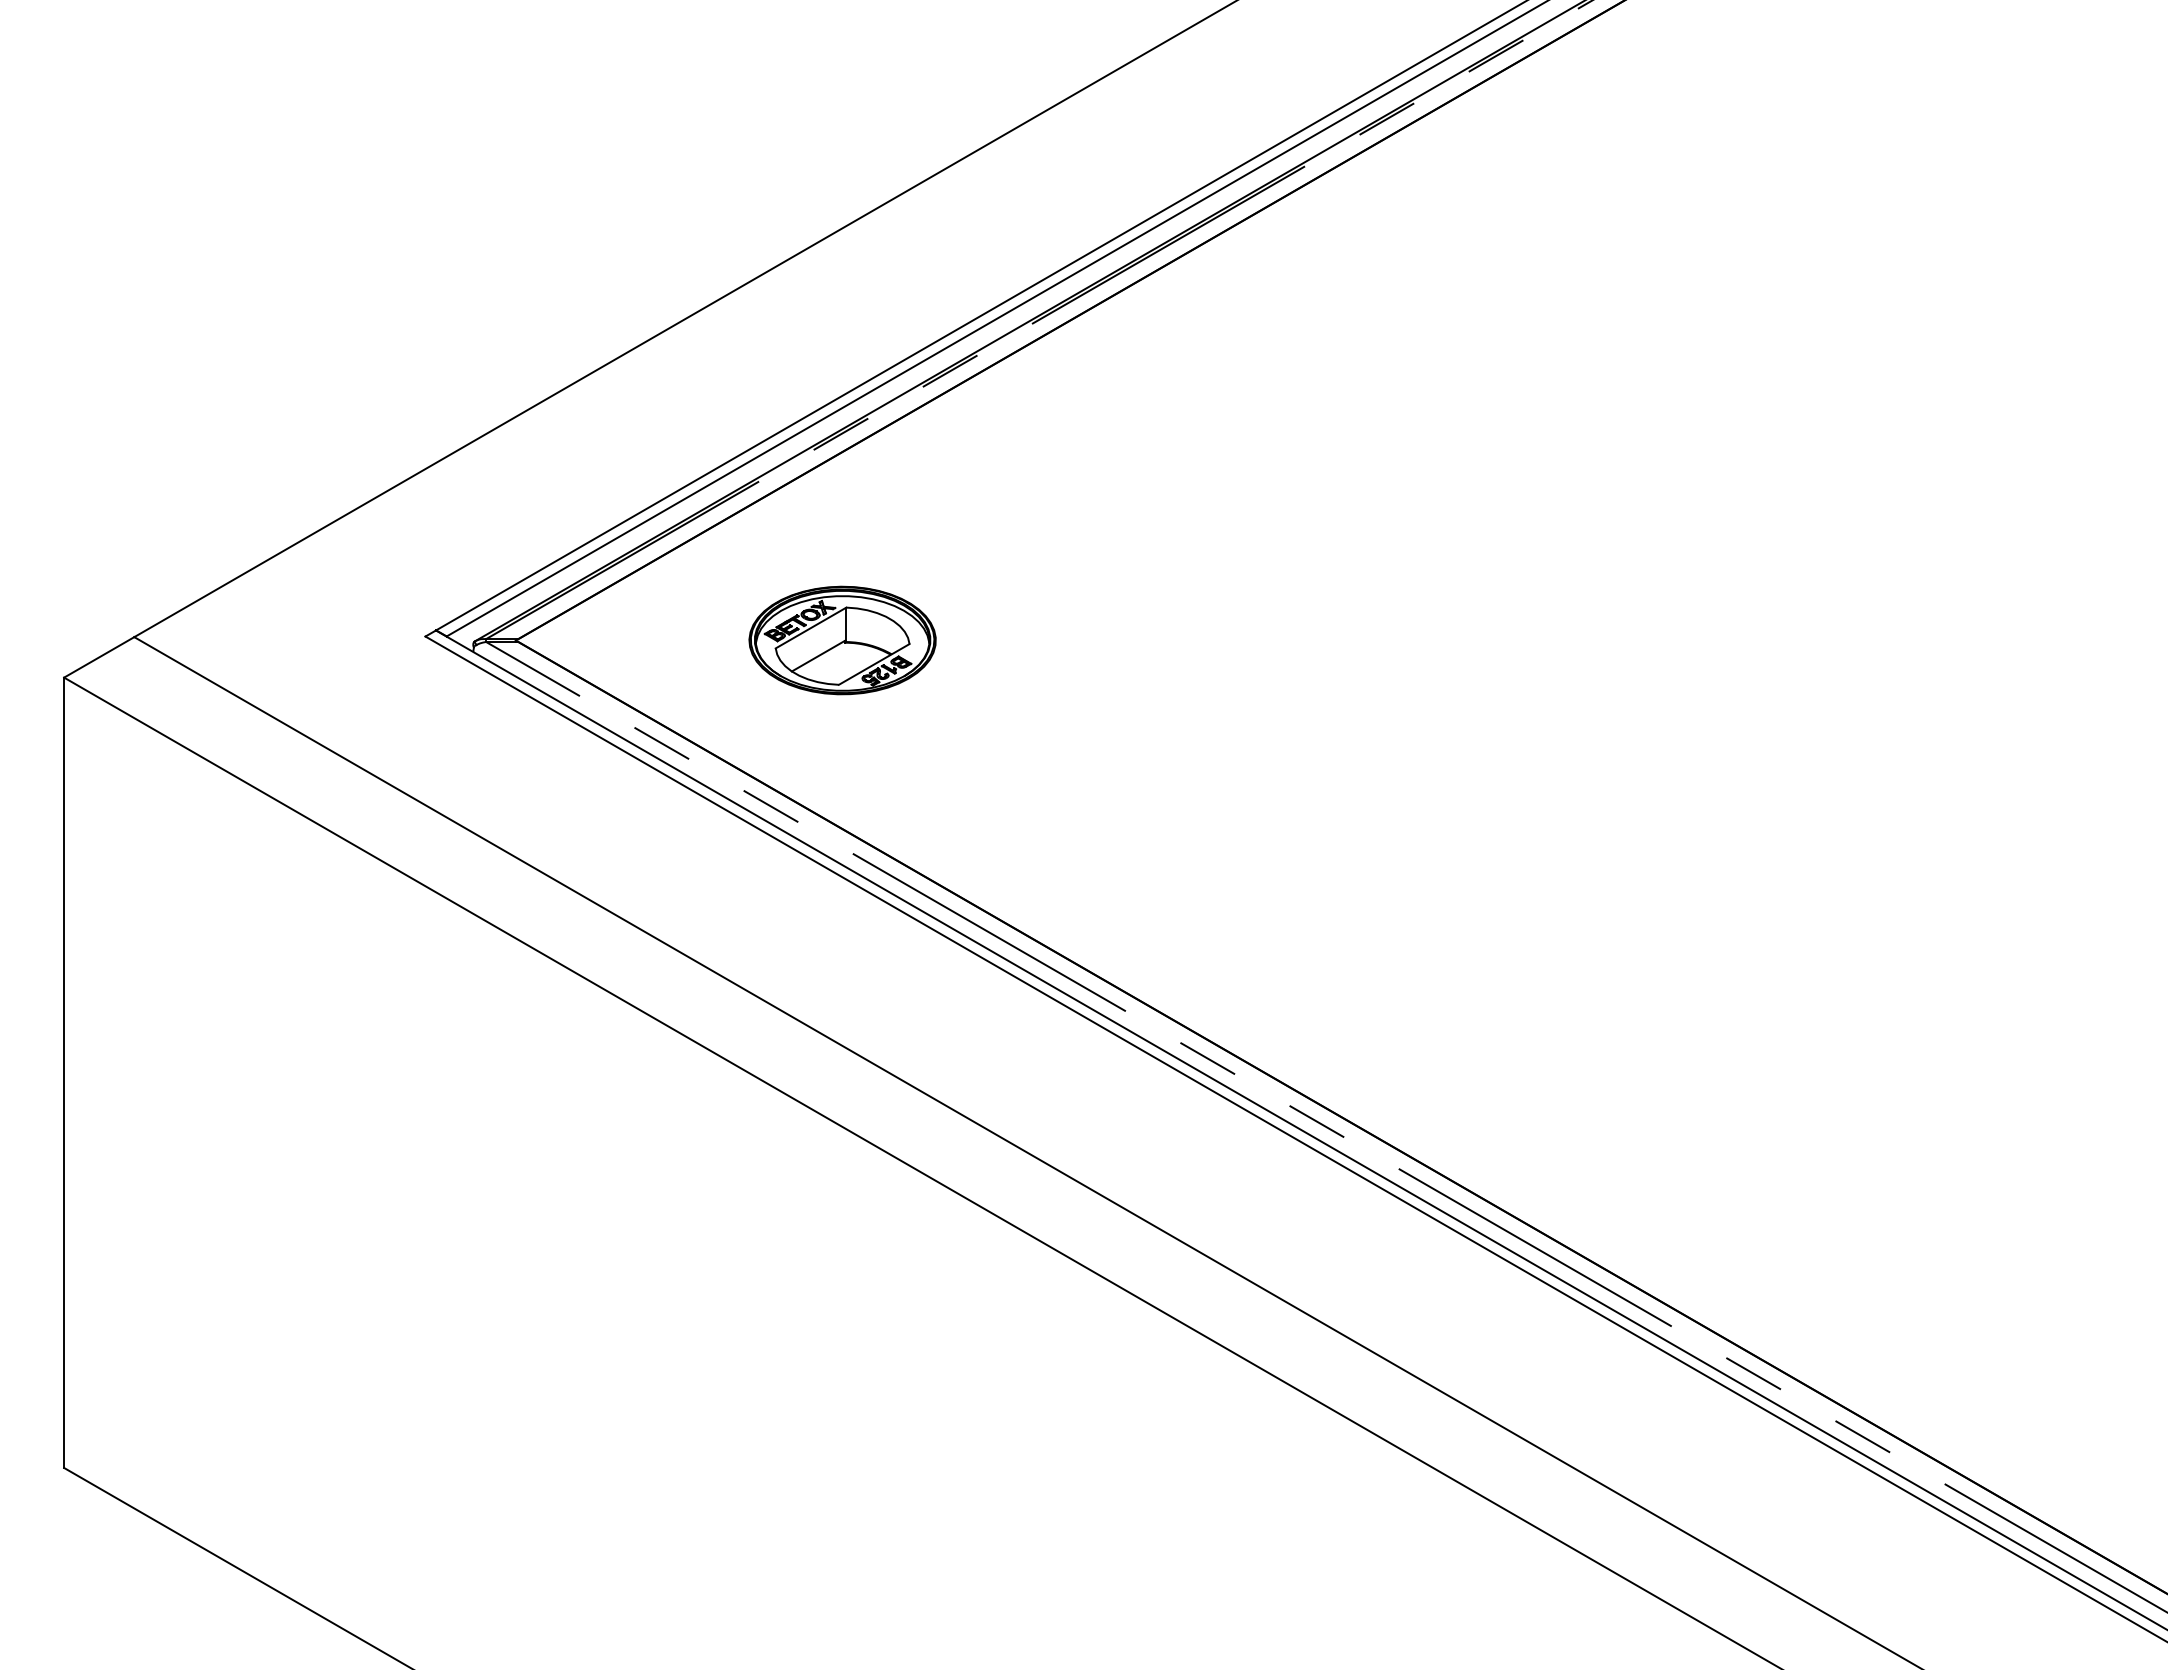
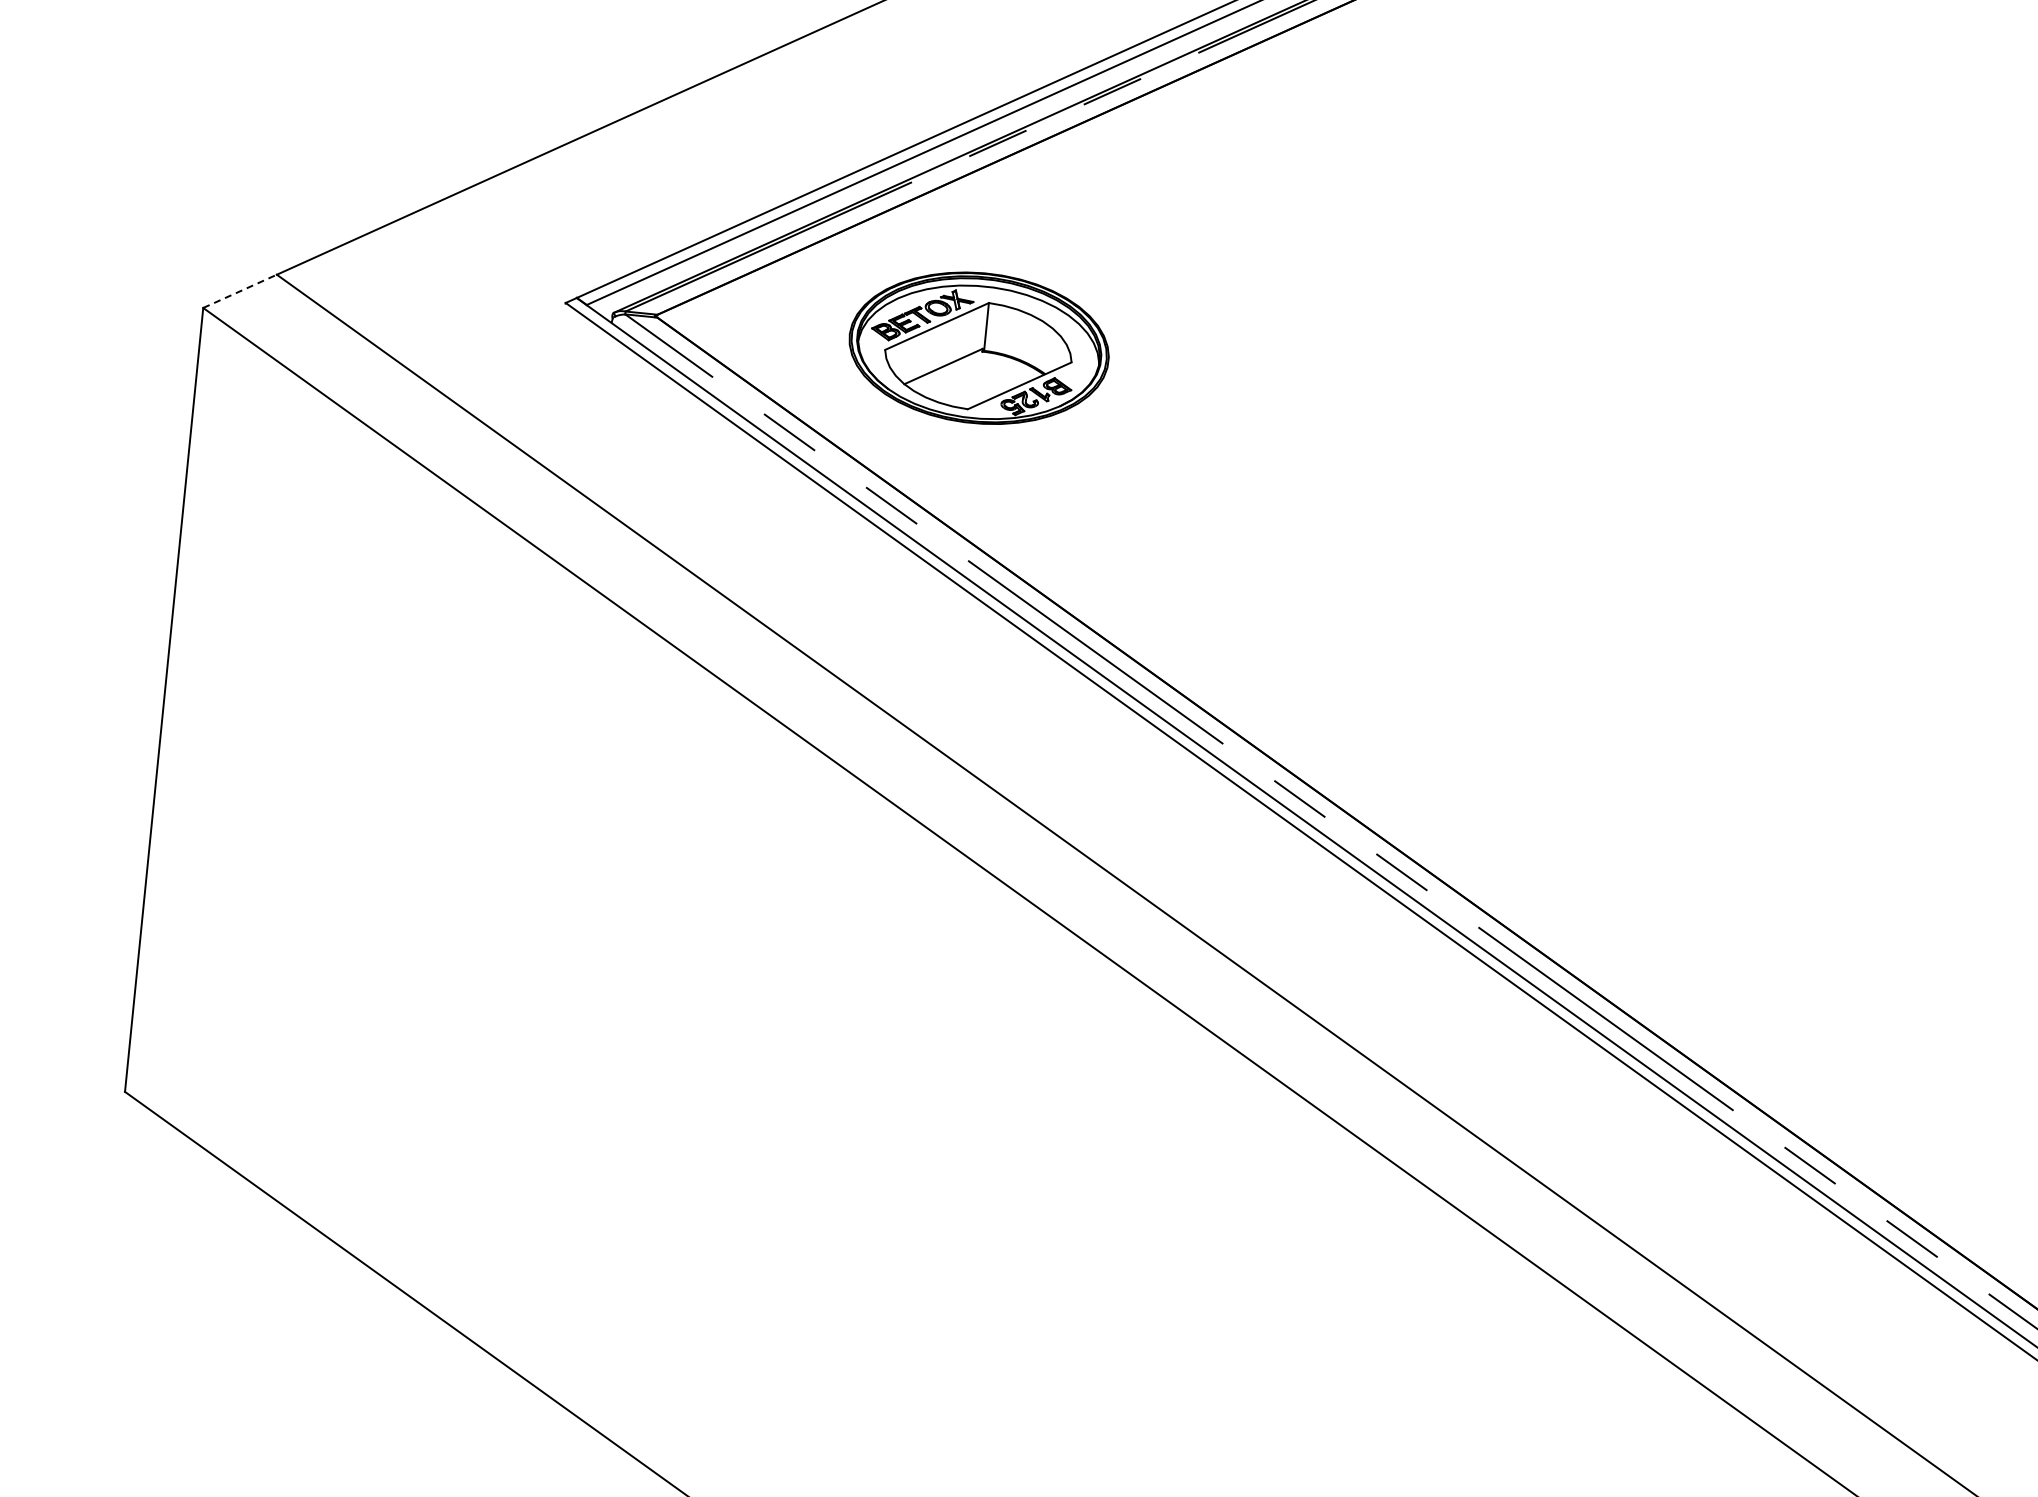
part: (842, 640) -> (978, 348), size x1.4
line: (99, 657) -> (240, 291), solid -> dashed

